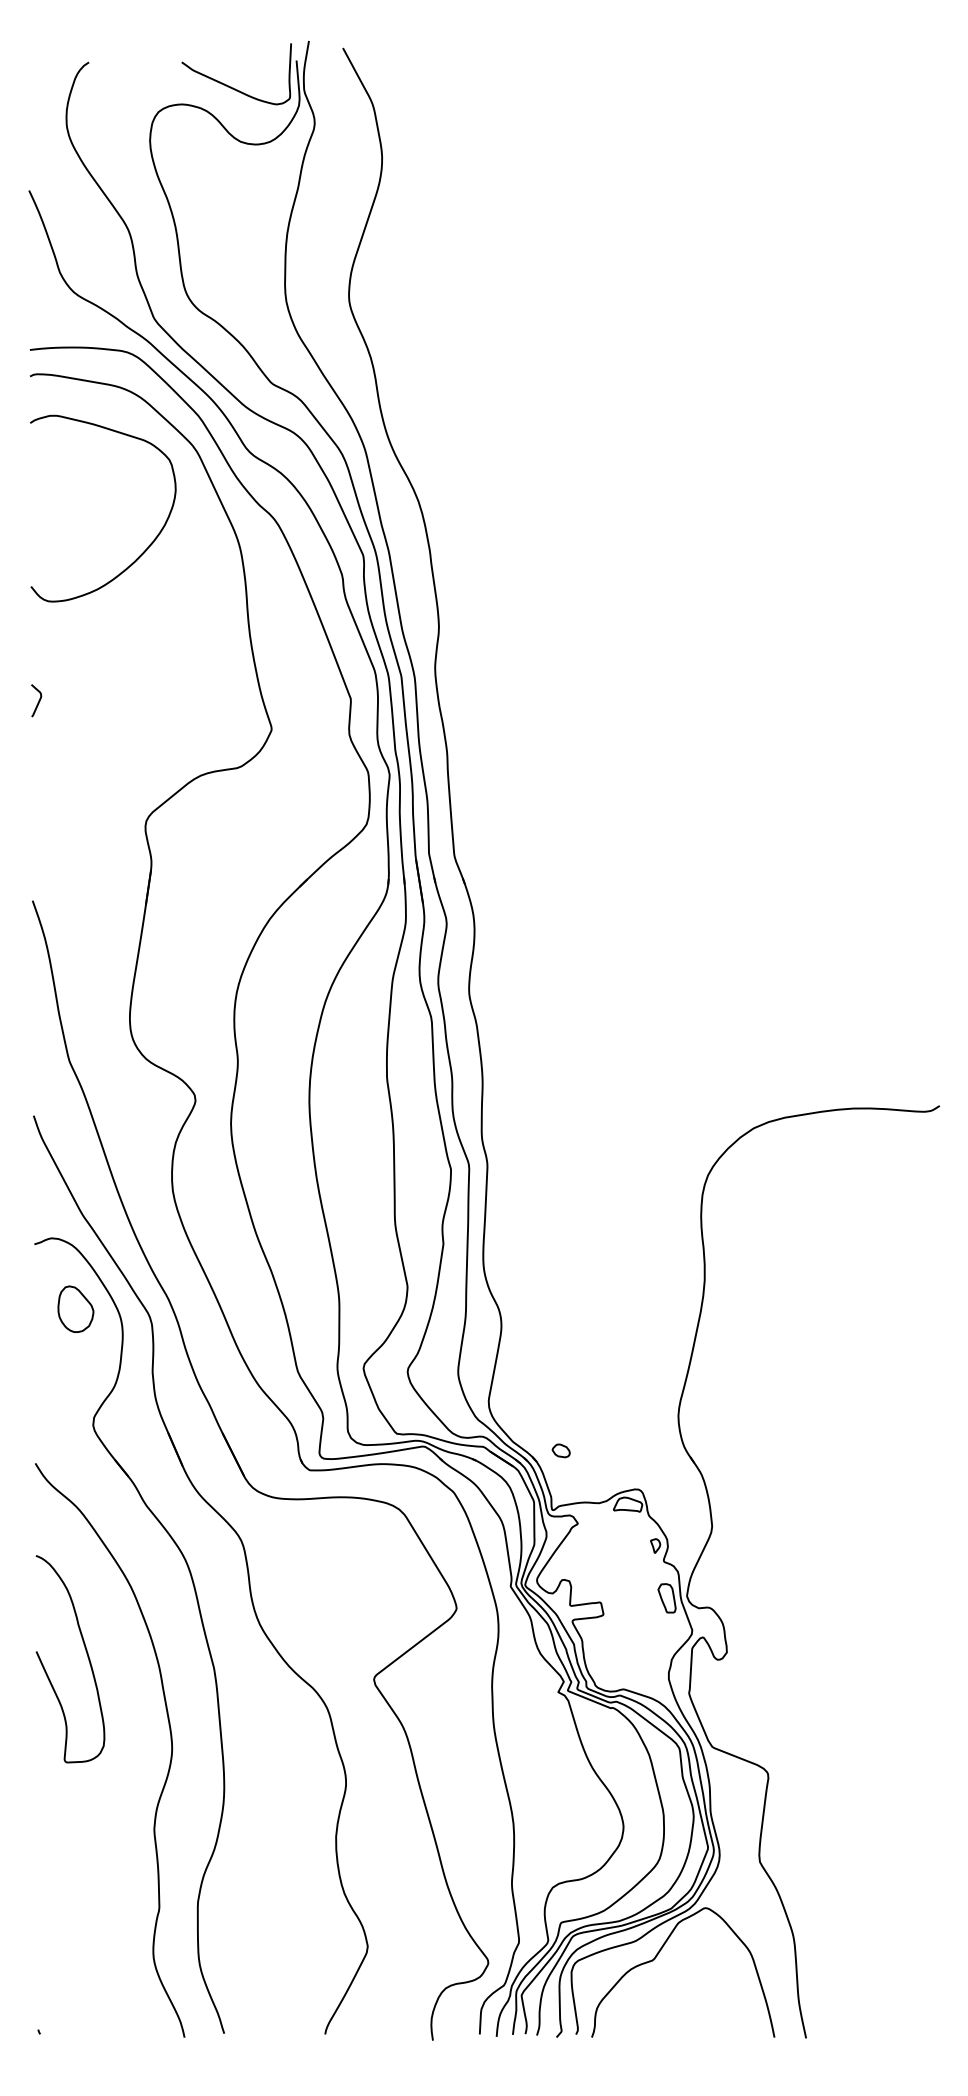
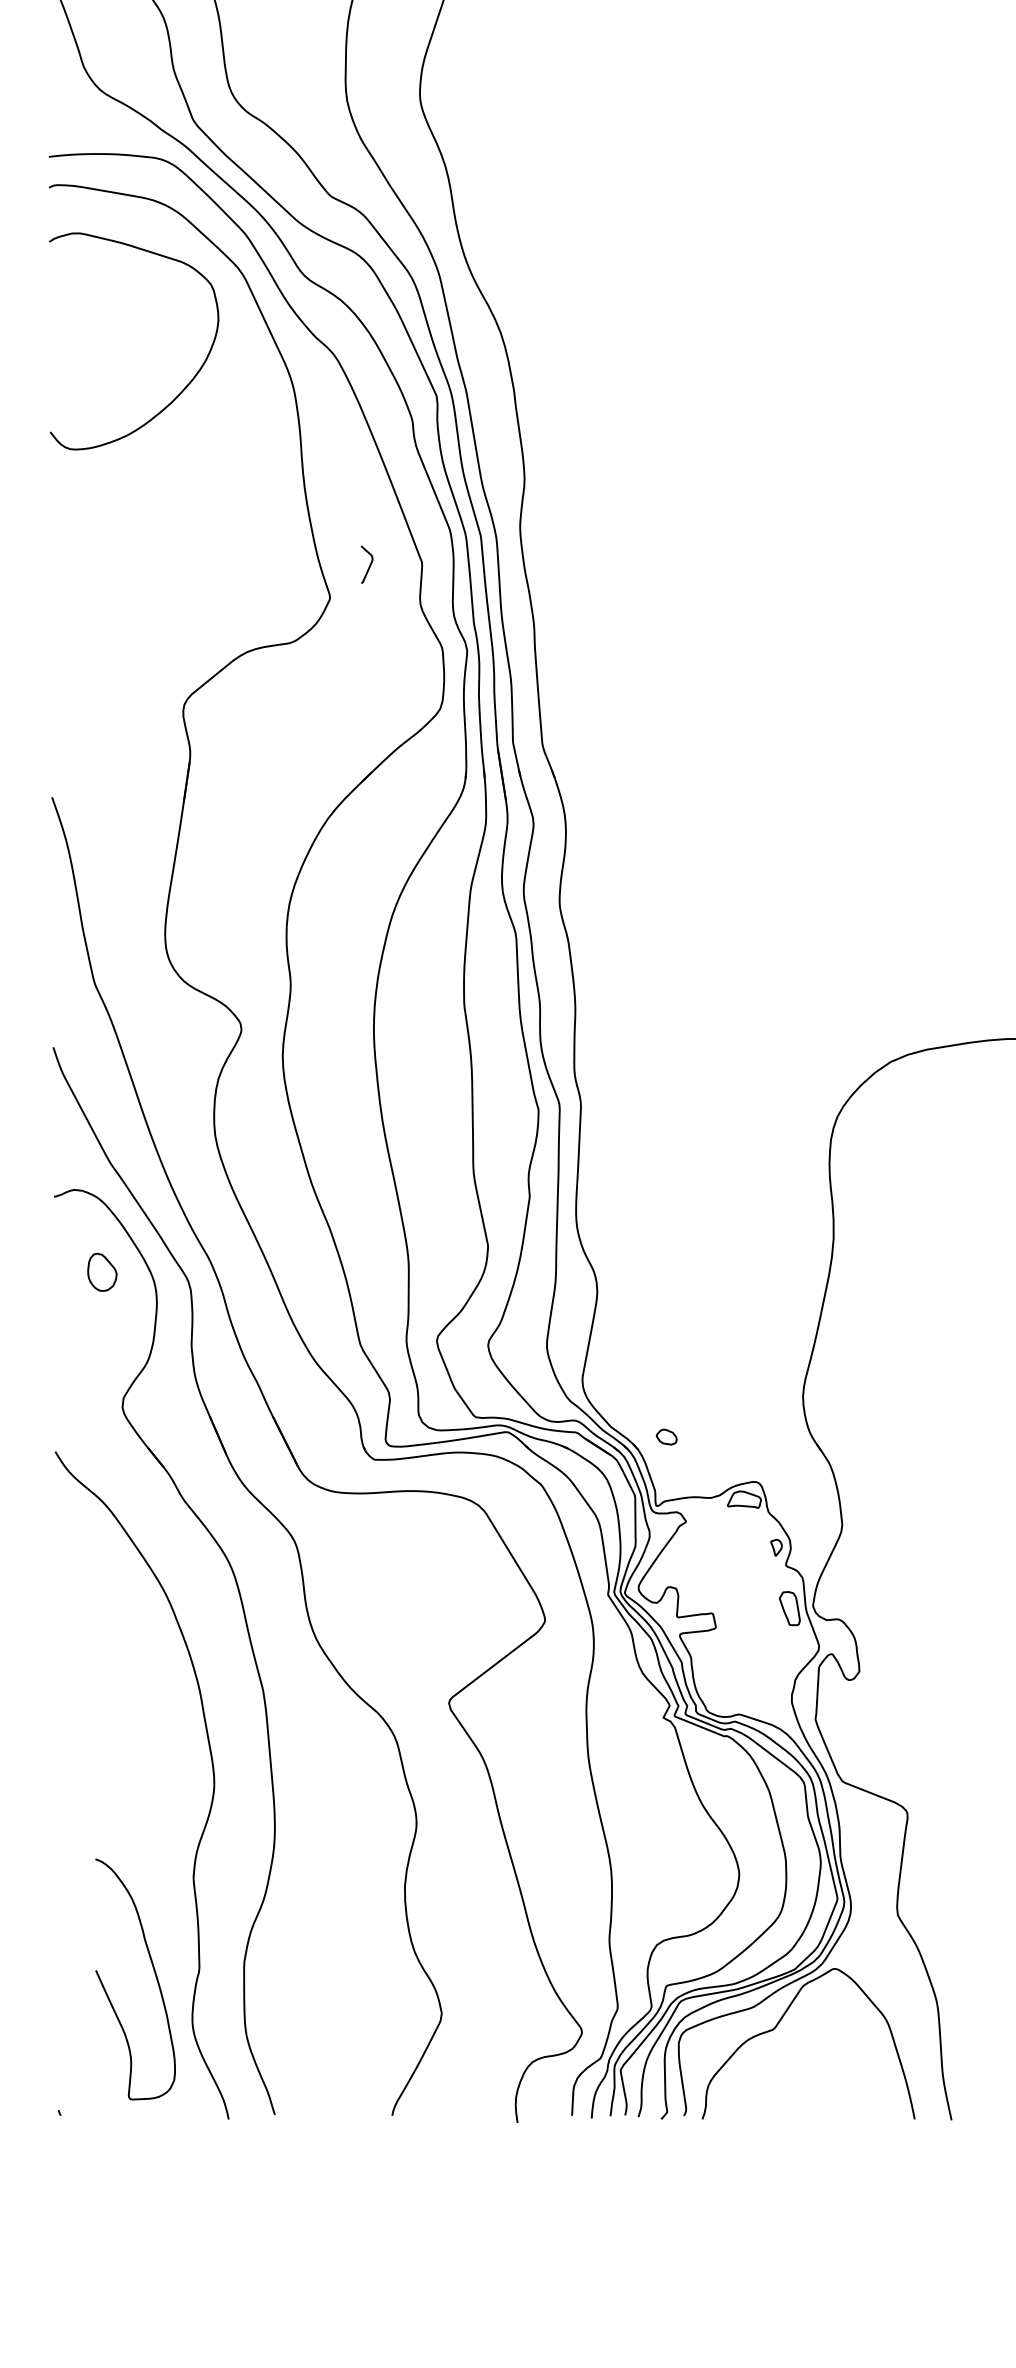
curve: (38, 700) -> (369, 564), moved
part: (75, 1308) -> (101, 1271), size x0.7
curve: (86, 1654) -> (154, 1973), moved

